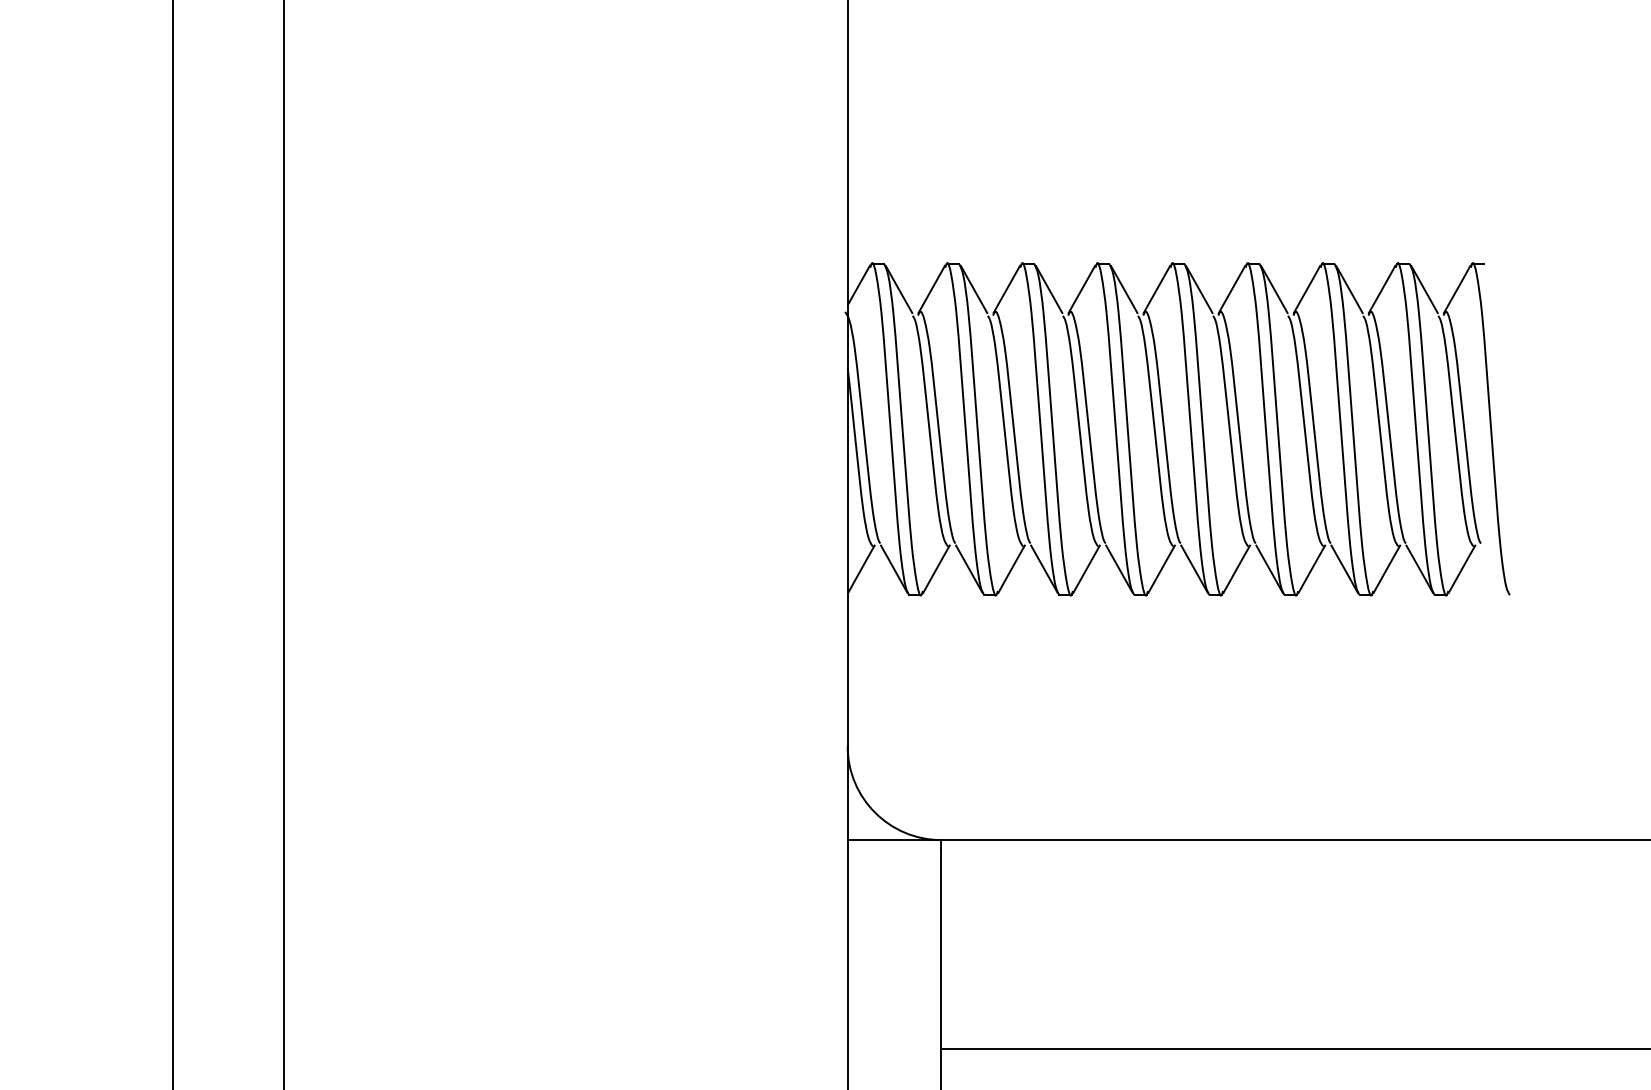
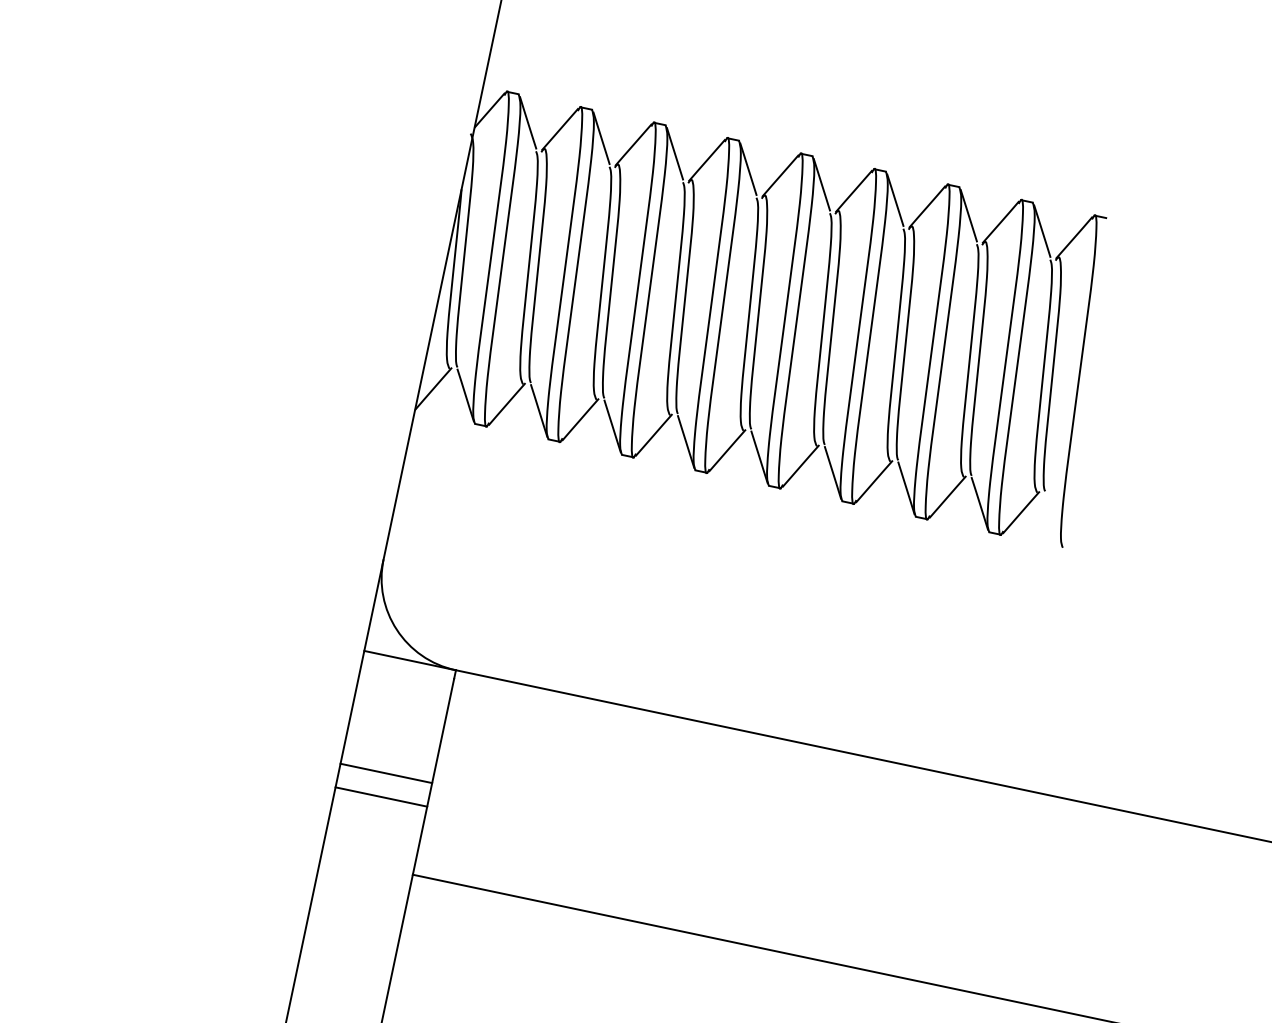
line: (894, 955) -> (386, 773), added
line: (894, 979) -> (381, 797), added

